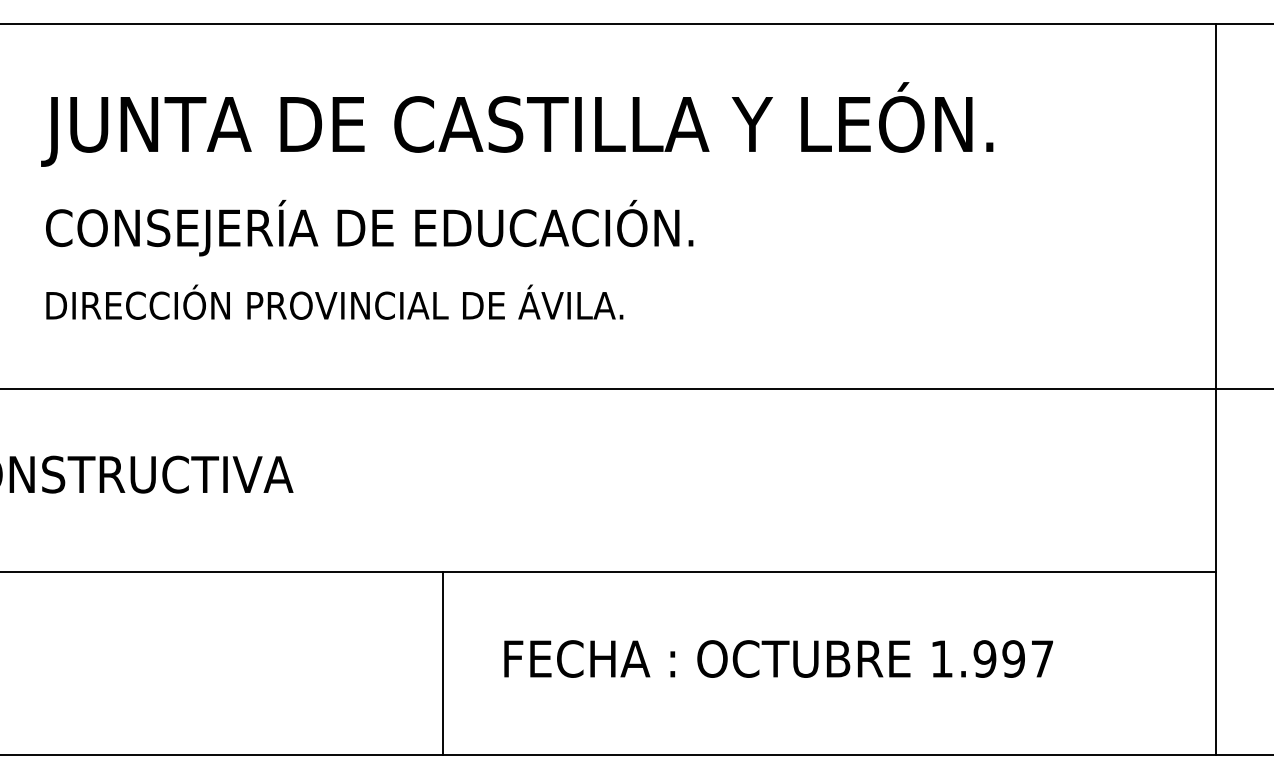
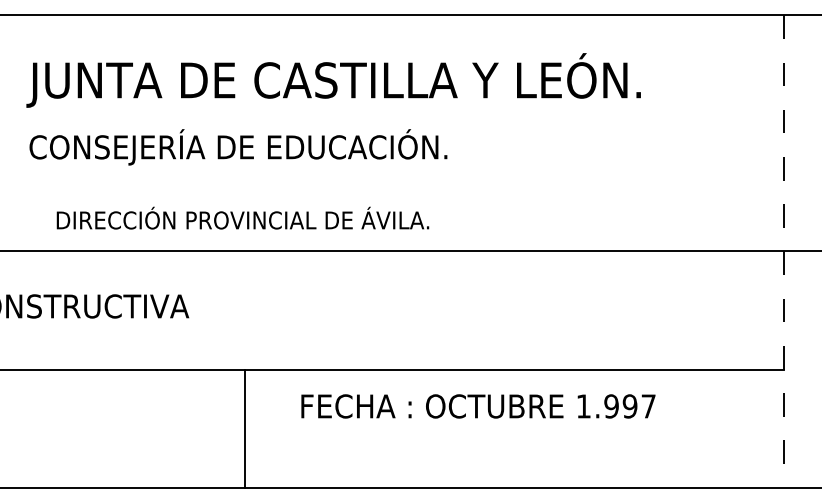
text: (334, 301) -> (242, 217), moved
line: (1215, 389) -> (784, 251), solid -> dashed
text: (778, 659) -> (478, 406), moved
line: (442, 663) -> (244, 428), moved

